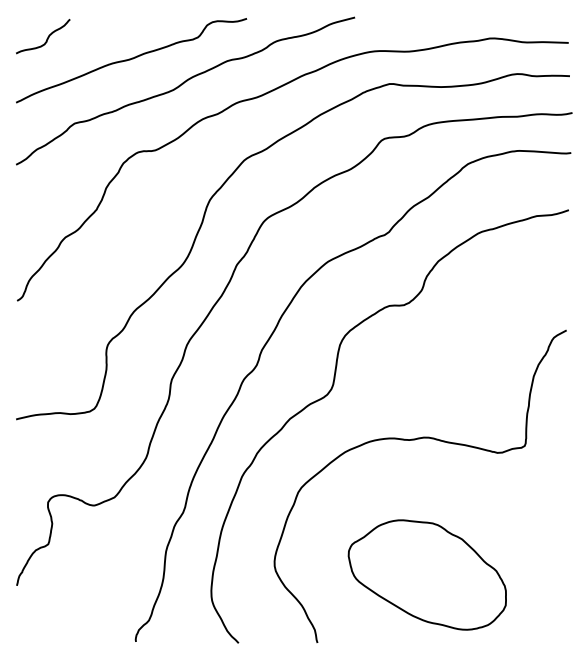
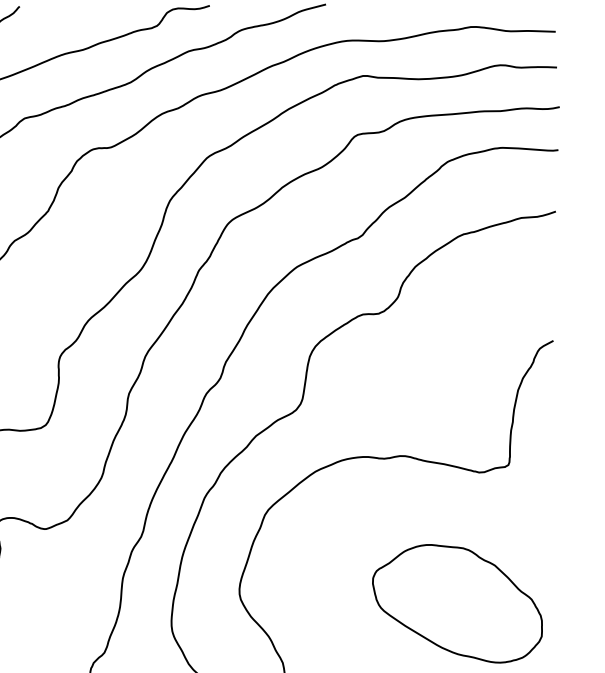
part: (426, 574) -> (456, 603), moved

